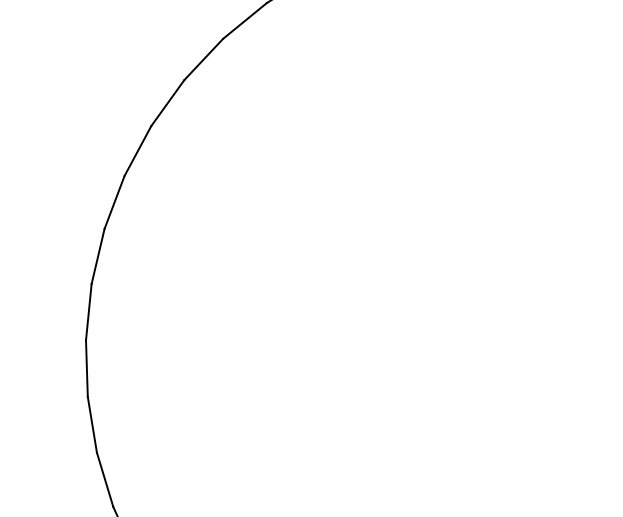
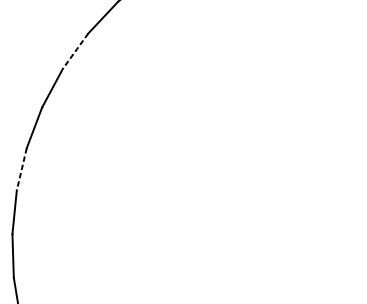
line: (167, 103) -> (75, 51), solid -> dashed
line: (98, 256) -> (22, 169), solid -> dashed

